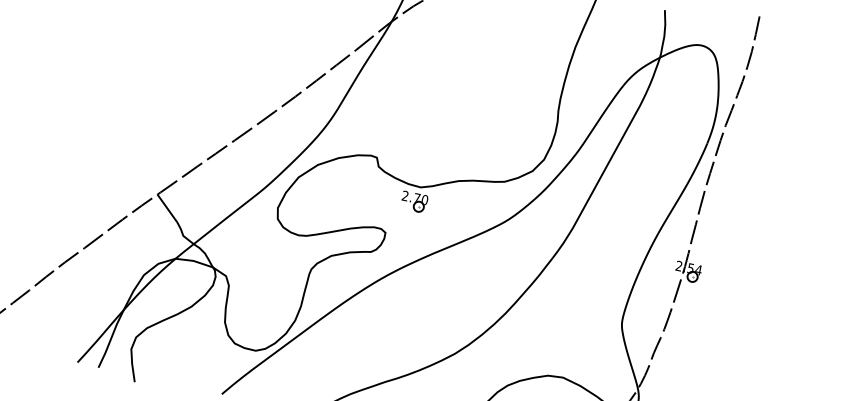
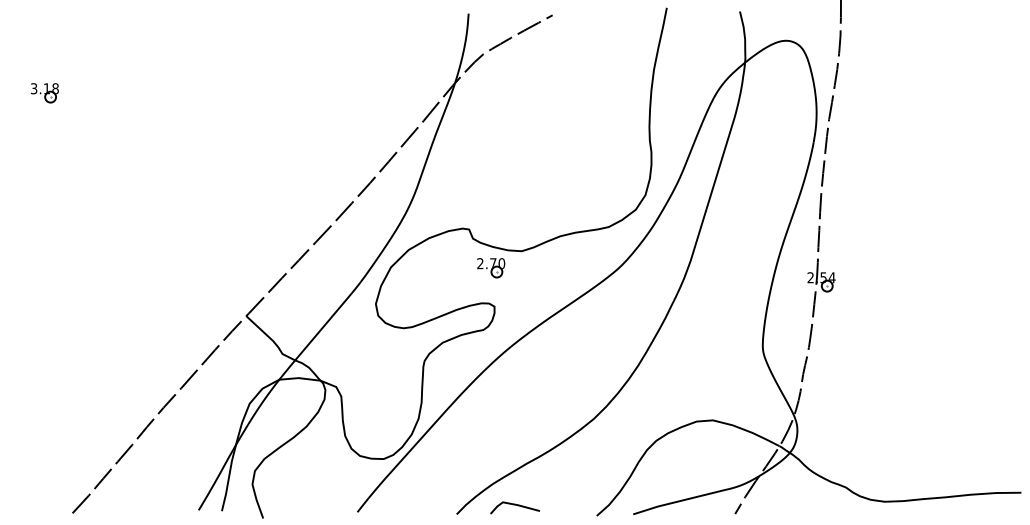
part: (414, 202) -> (491, 268), moved

